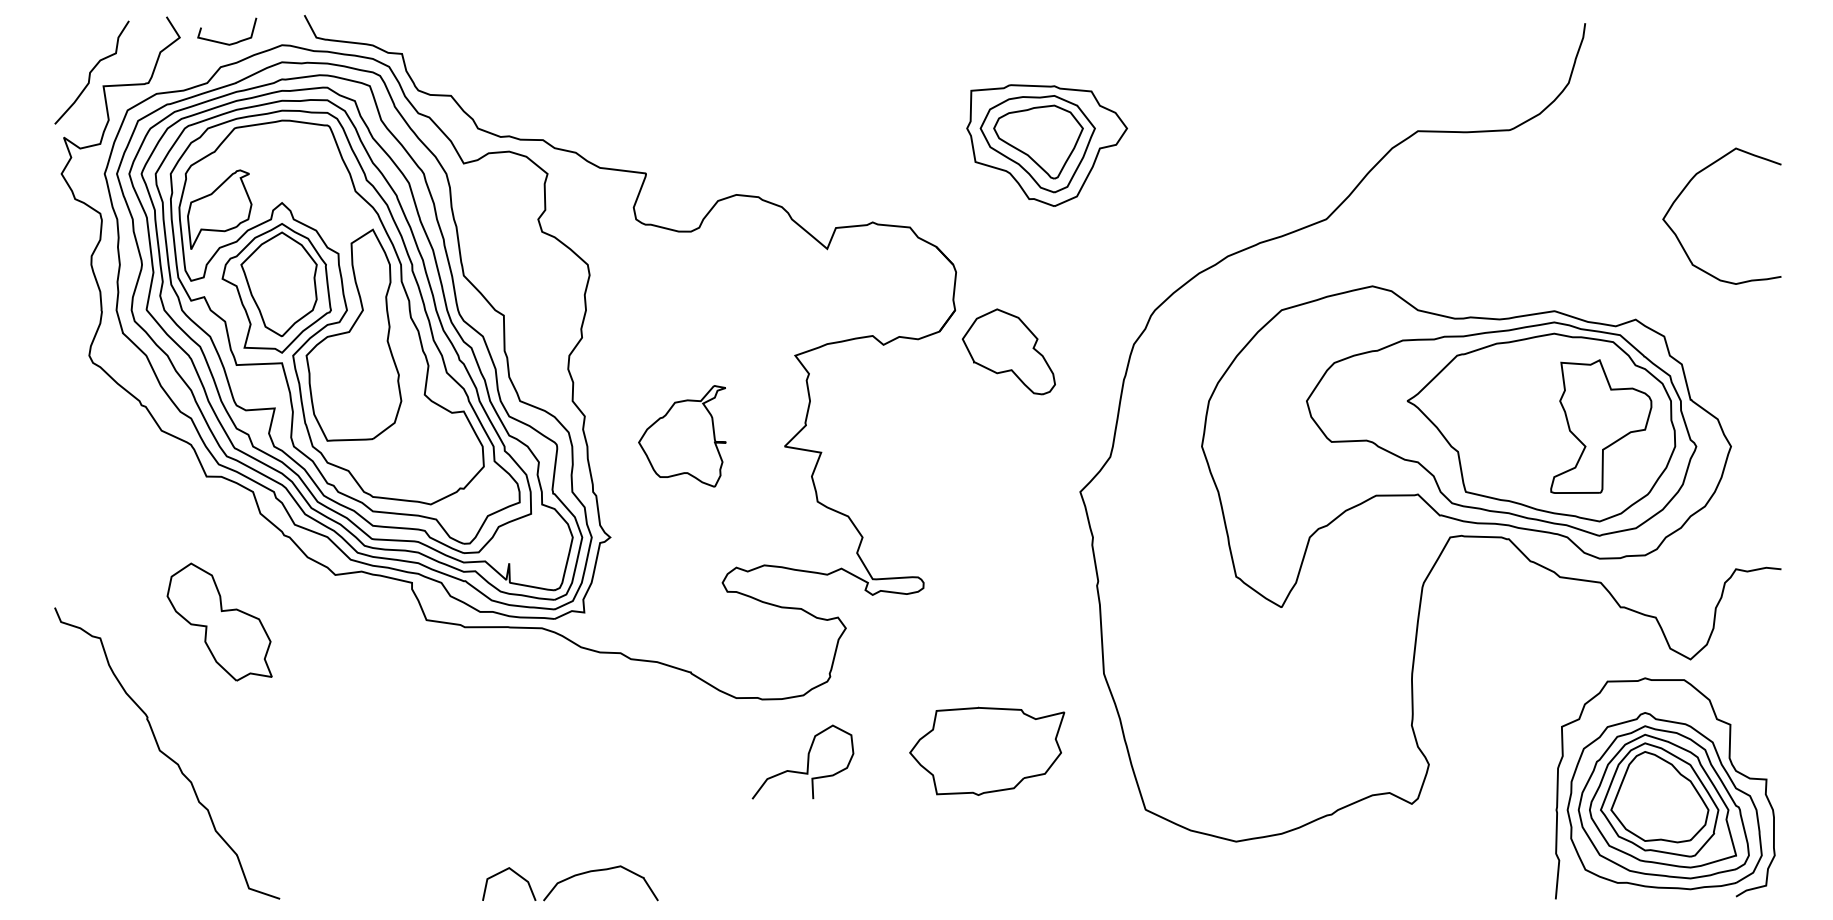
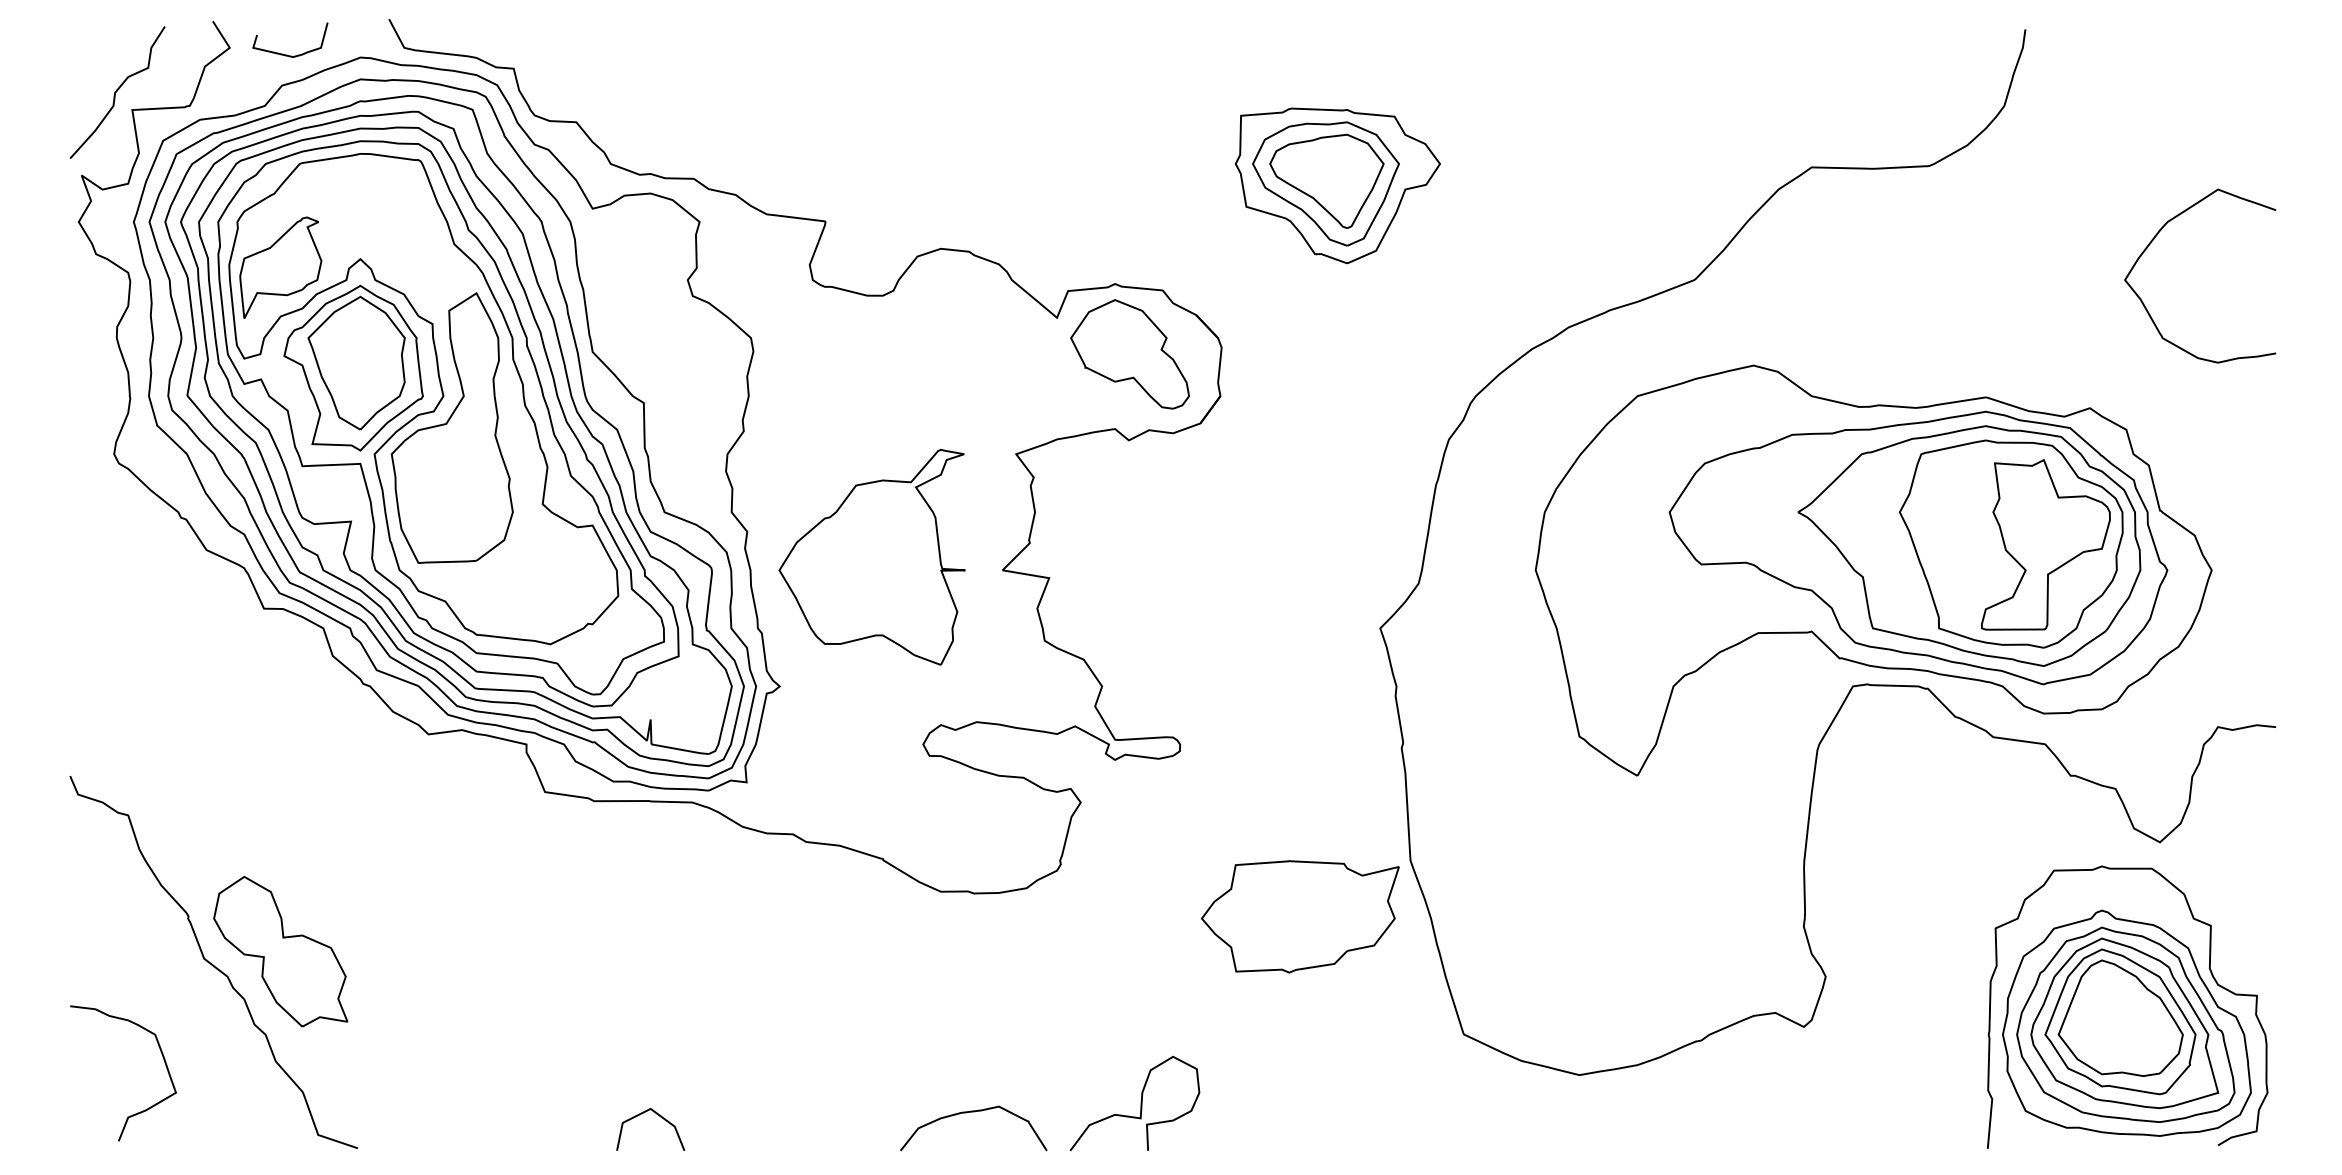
part: (1008, 351) -> (1129, 354), moved
part: (1574, 425) -> (2011, 543), added
part: (682, 436) -> (871, 557), size x1.67
part: (219, 622) -> (280, 951), moved
part: (986, 751) -> (1299, 916), moved
curve: (807, 761) -> (1140, 1102), moved
curve: (107, 870) -> (137, 1112), added
curve: (600, 870) -> (973, 1112), moved

